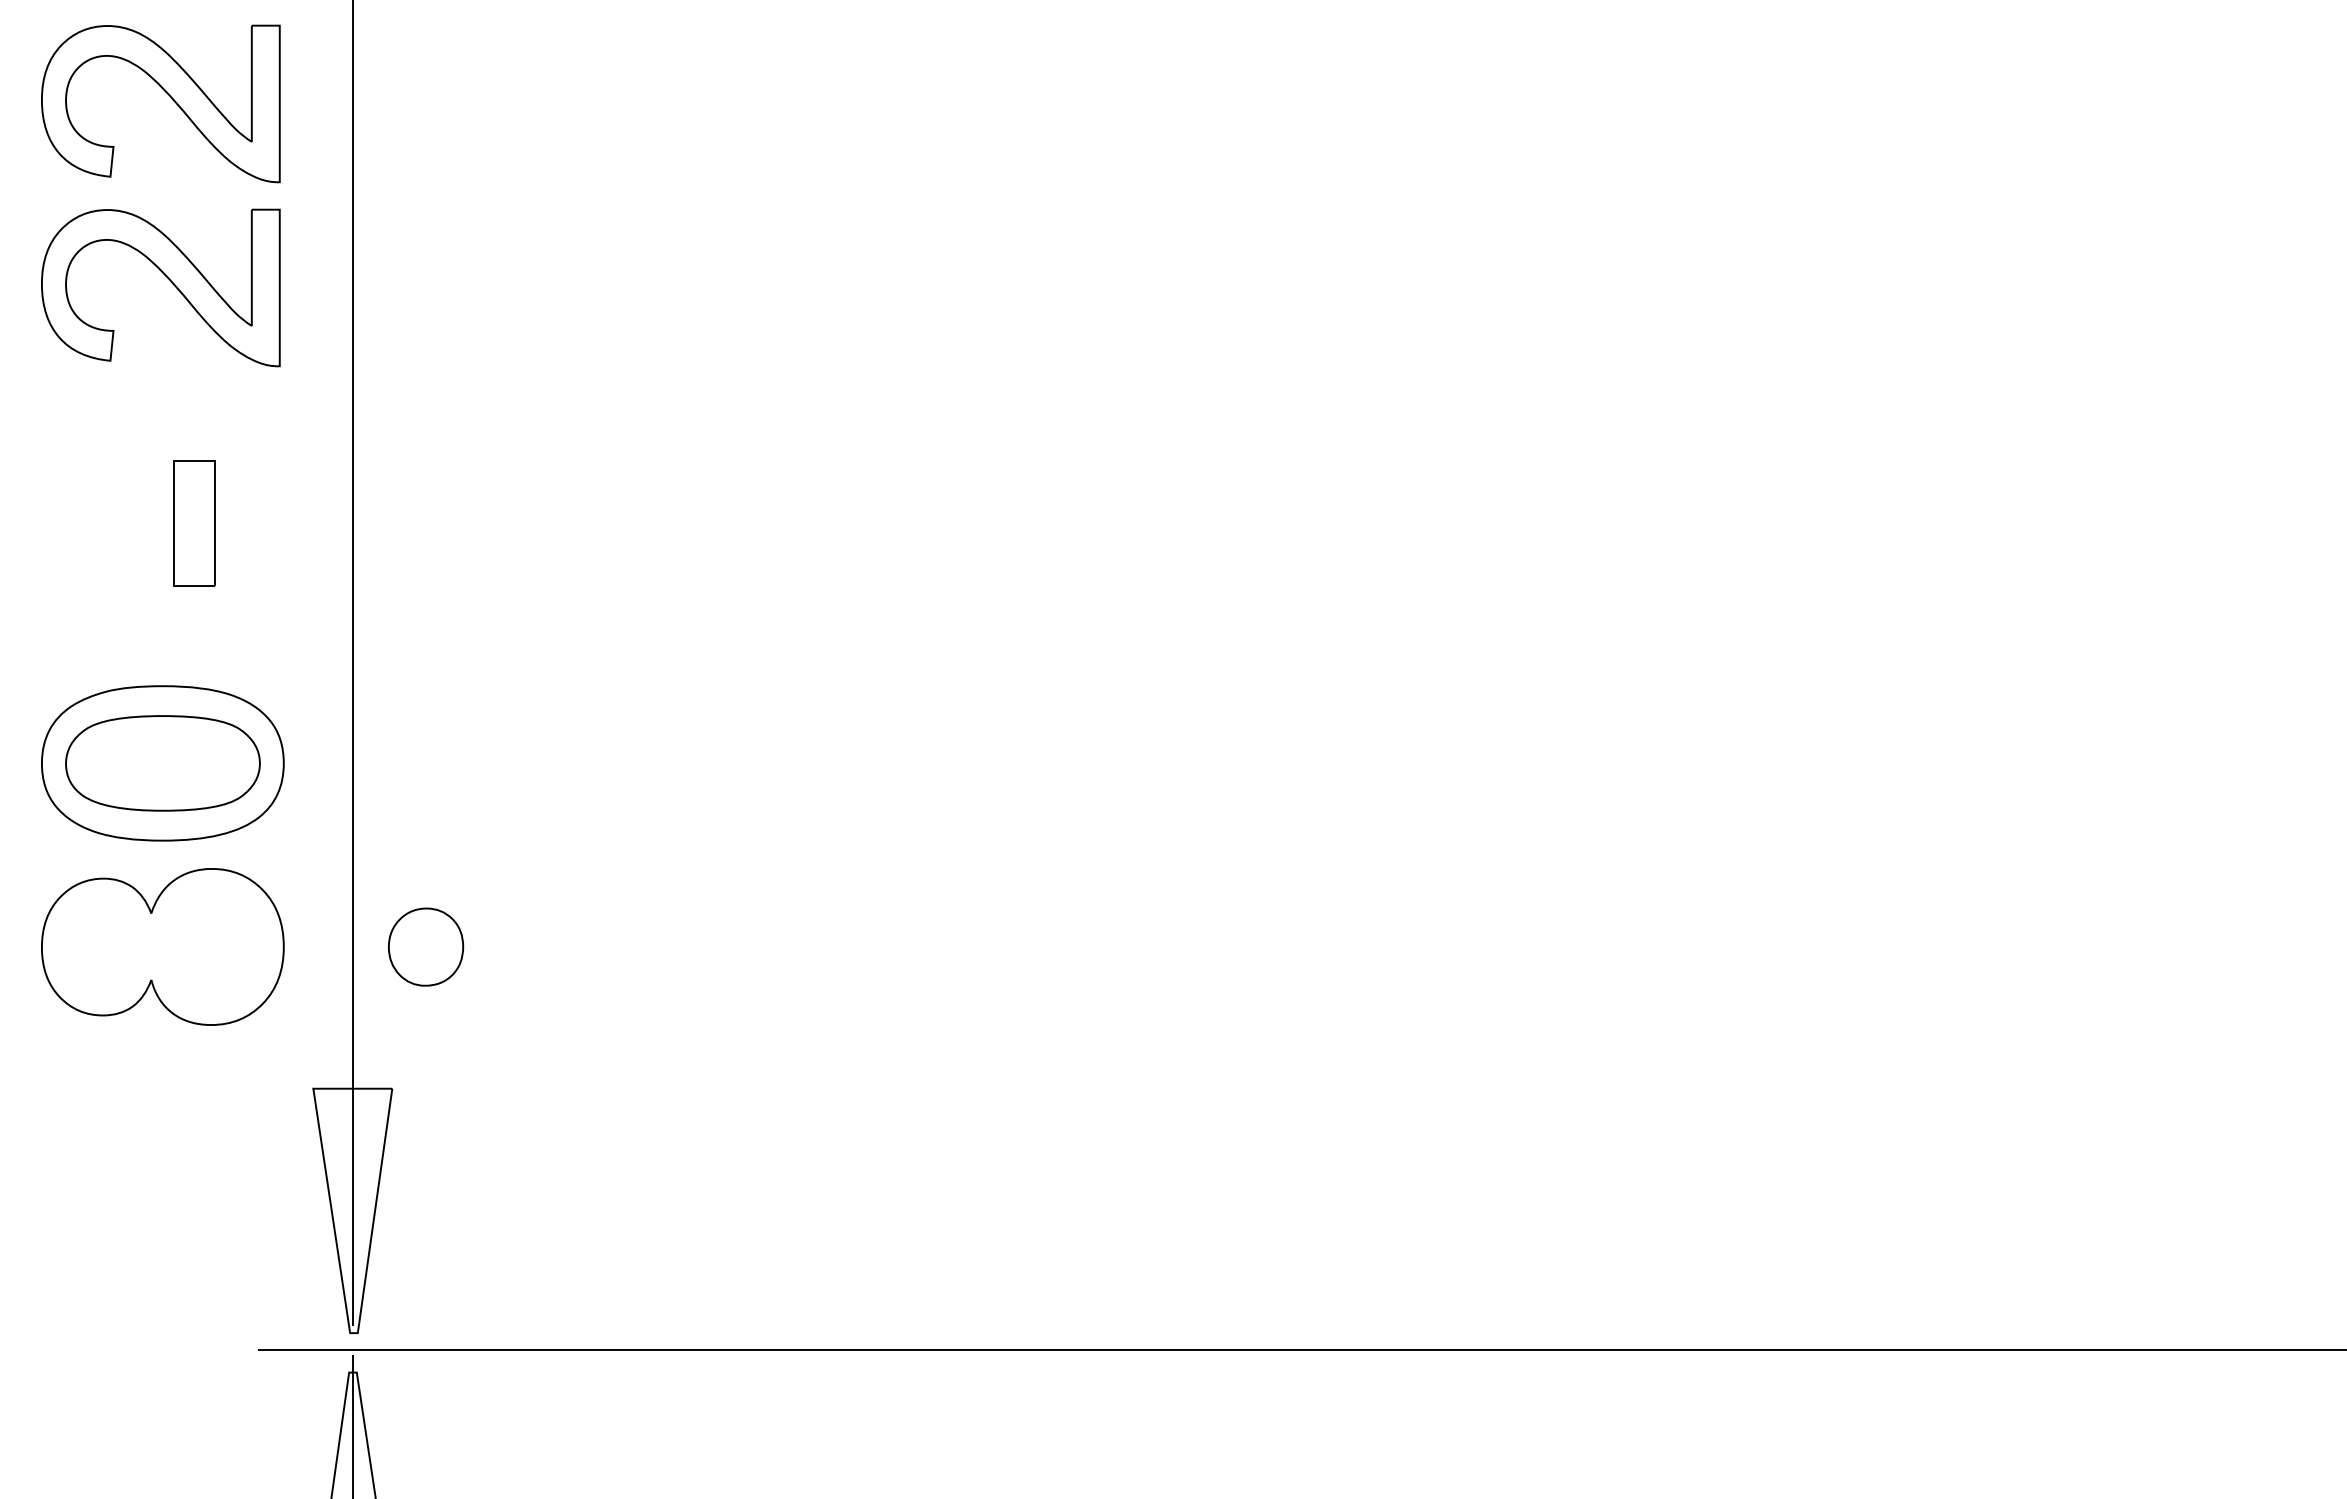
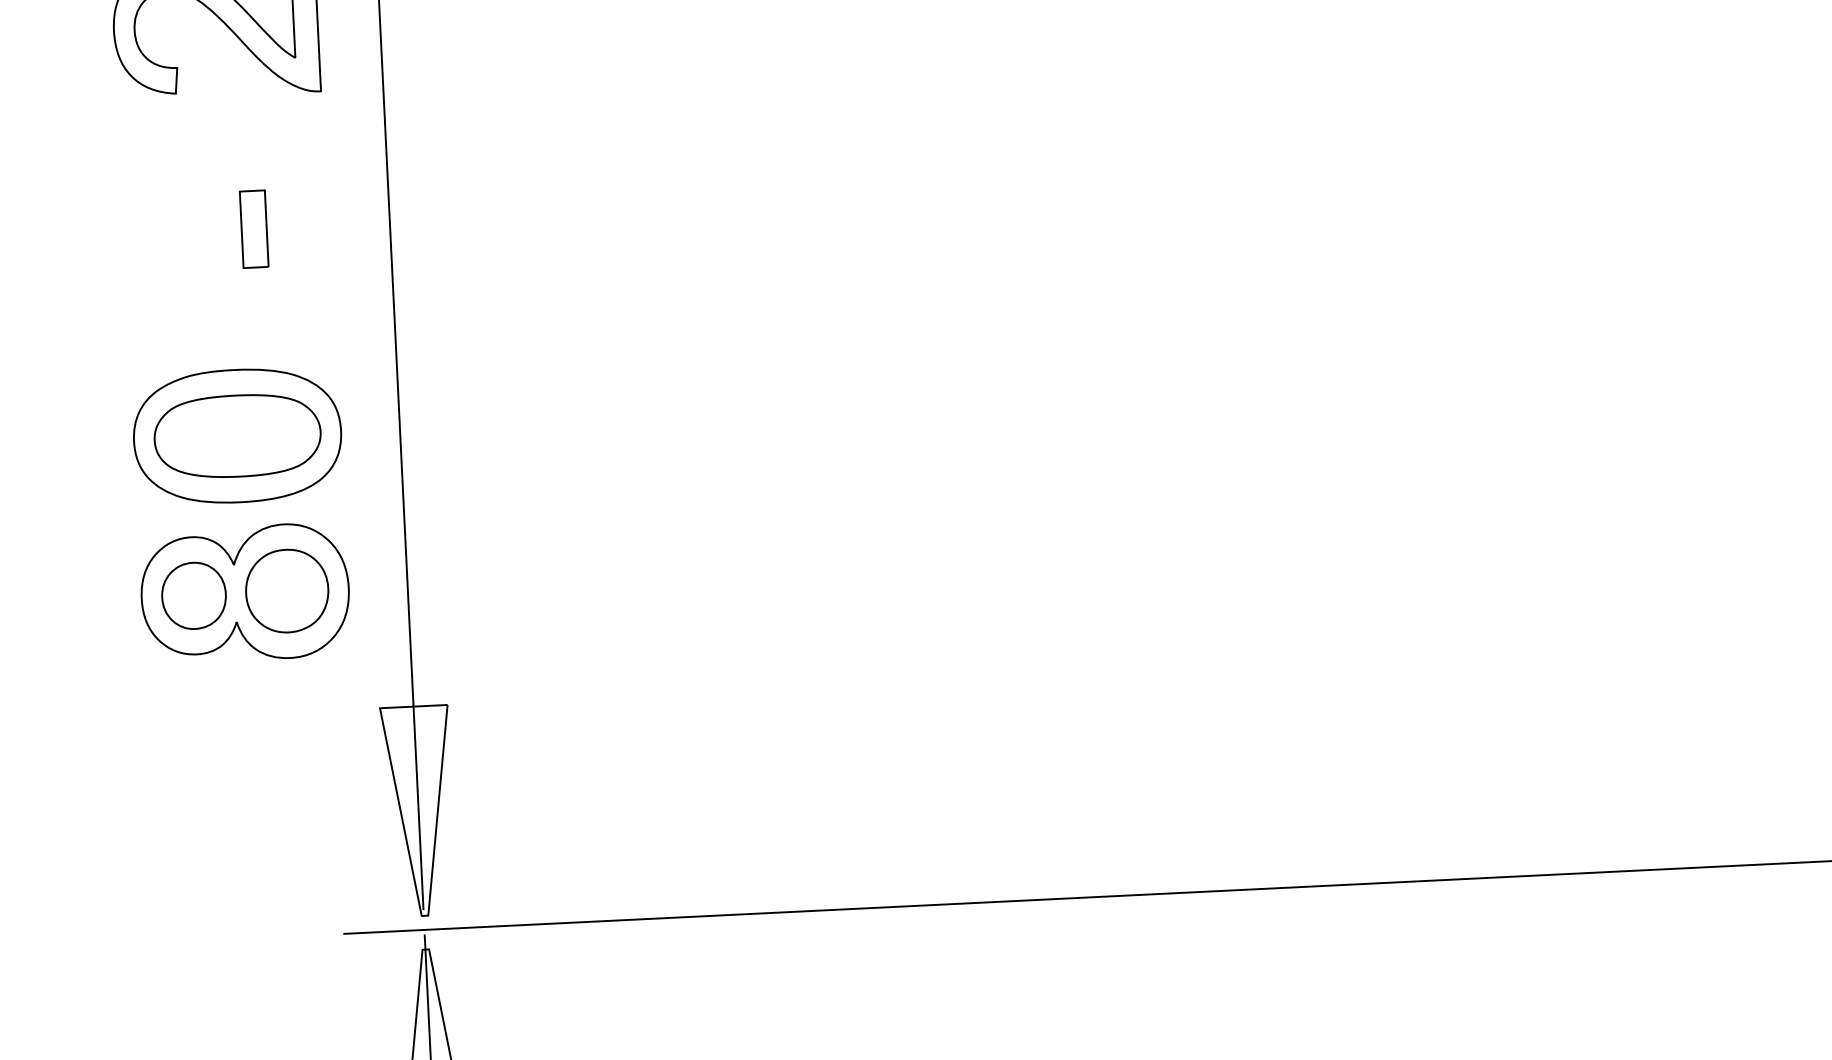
part: (193, 523) -> (253, 229), size x0.71
part: (211, 946) -> (286, 590), added
part: (426, 946) -> (194, 595), moved

